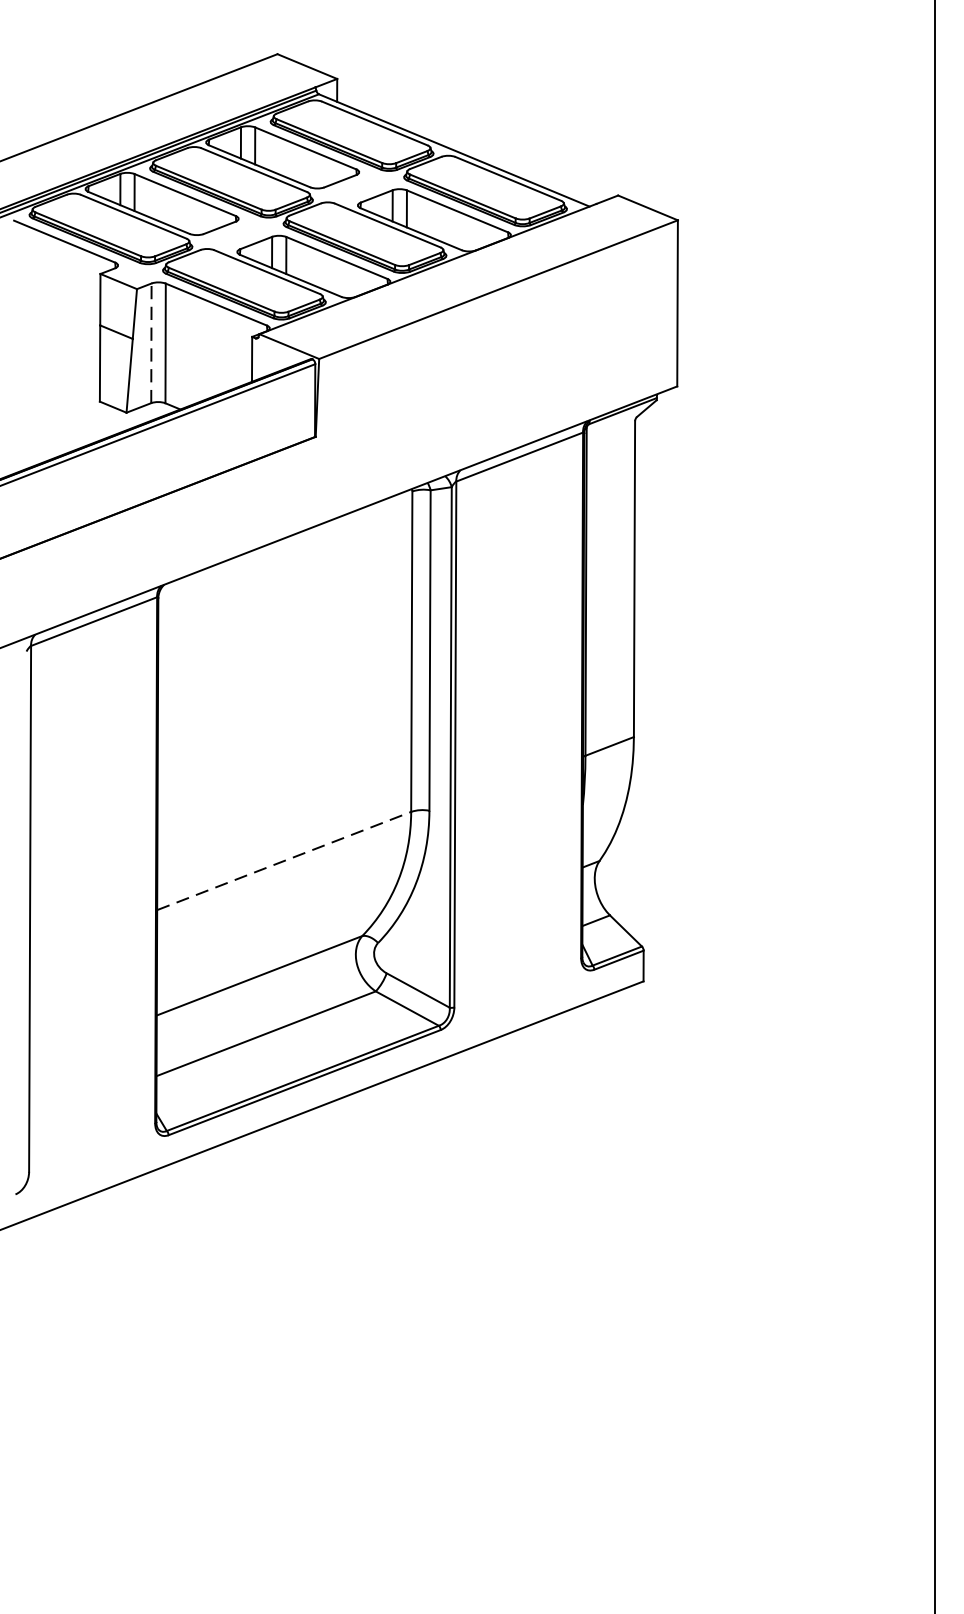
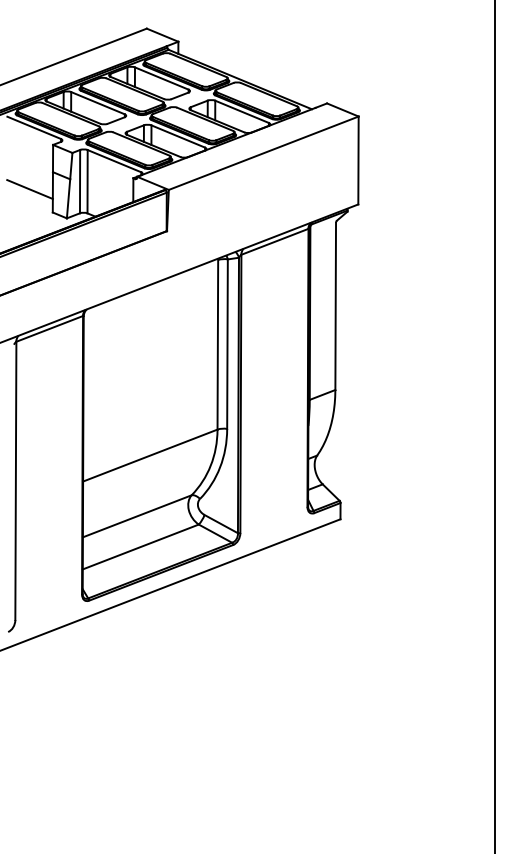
line: (152, 343) -> (80, 181), dashed -> solid
line: (55, 358) -> (29, 189), added
line: (284, 860) -> (150, 455), dashed -> solid

